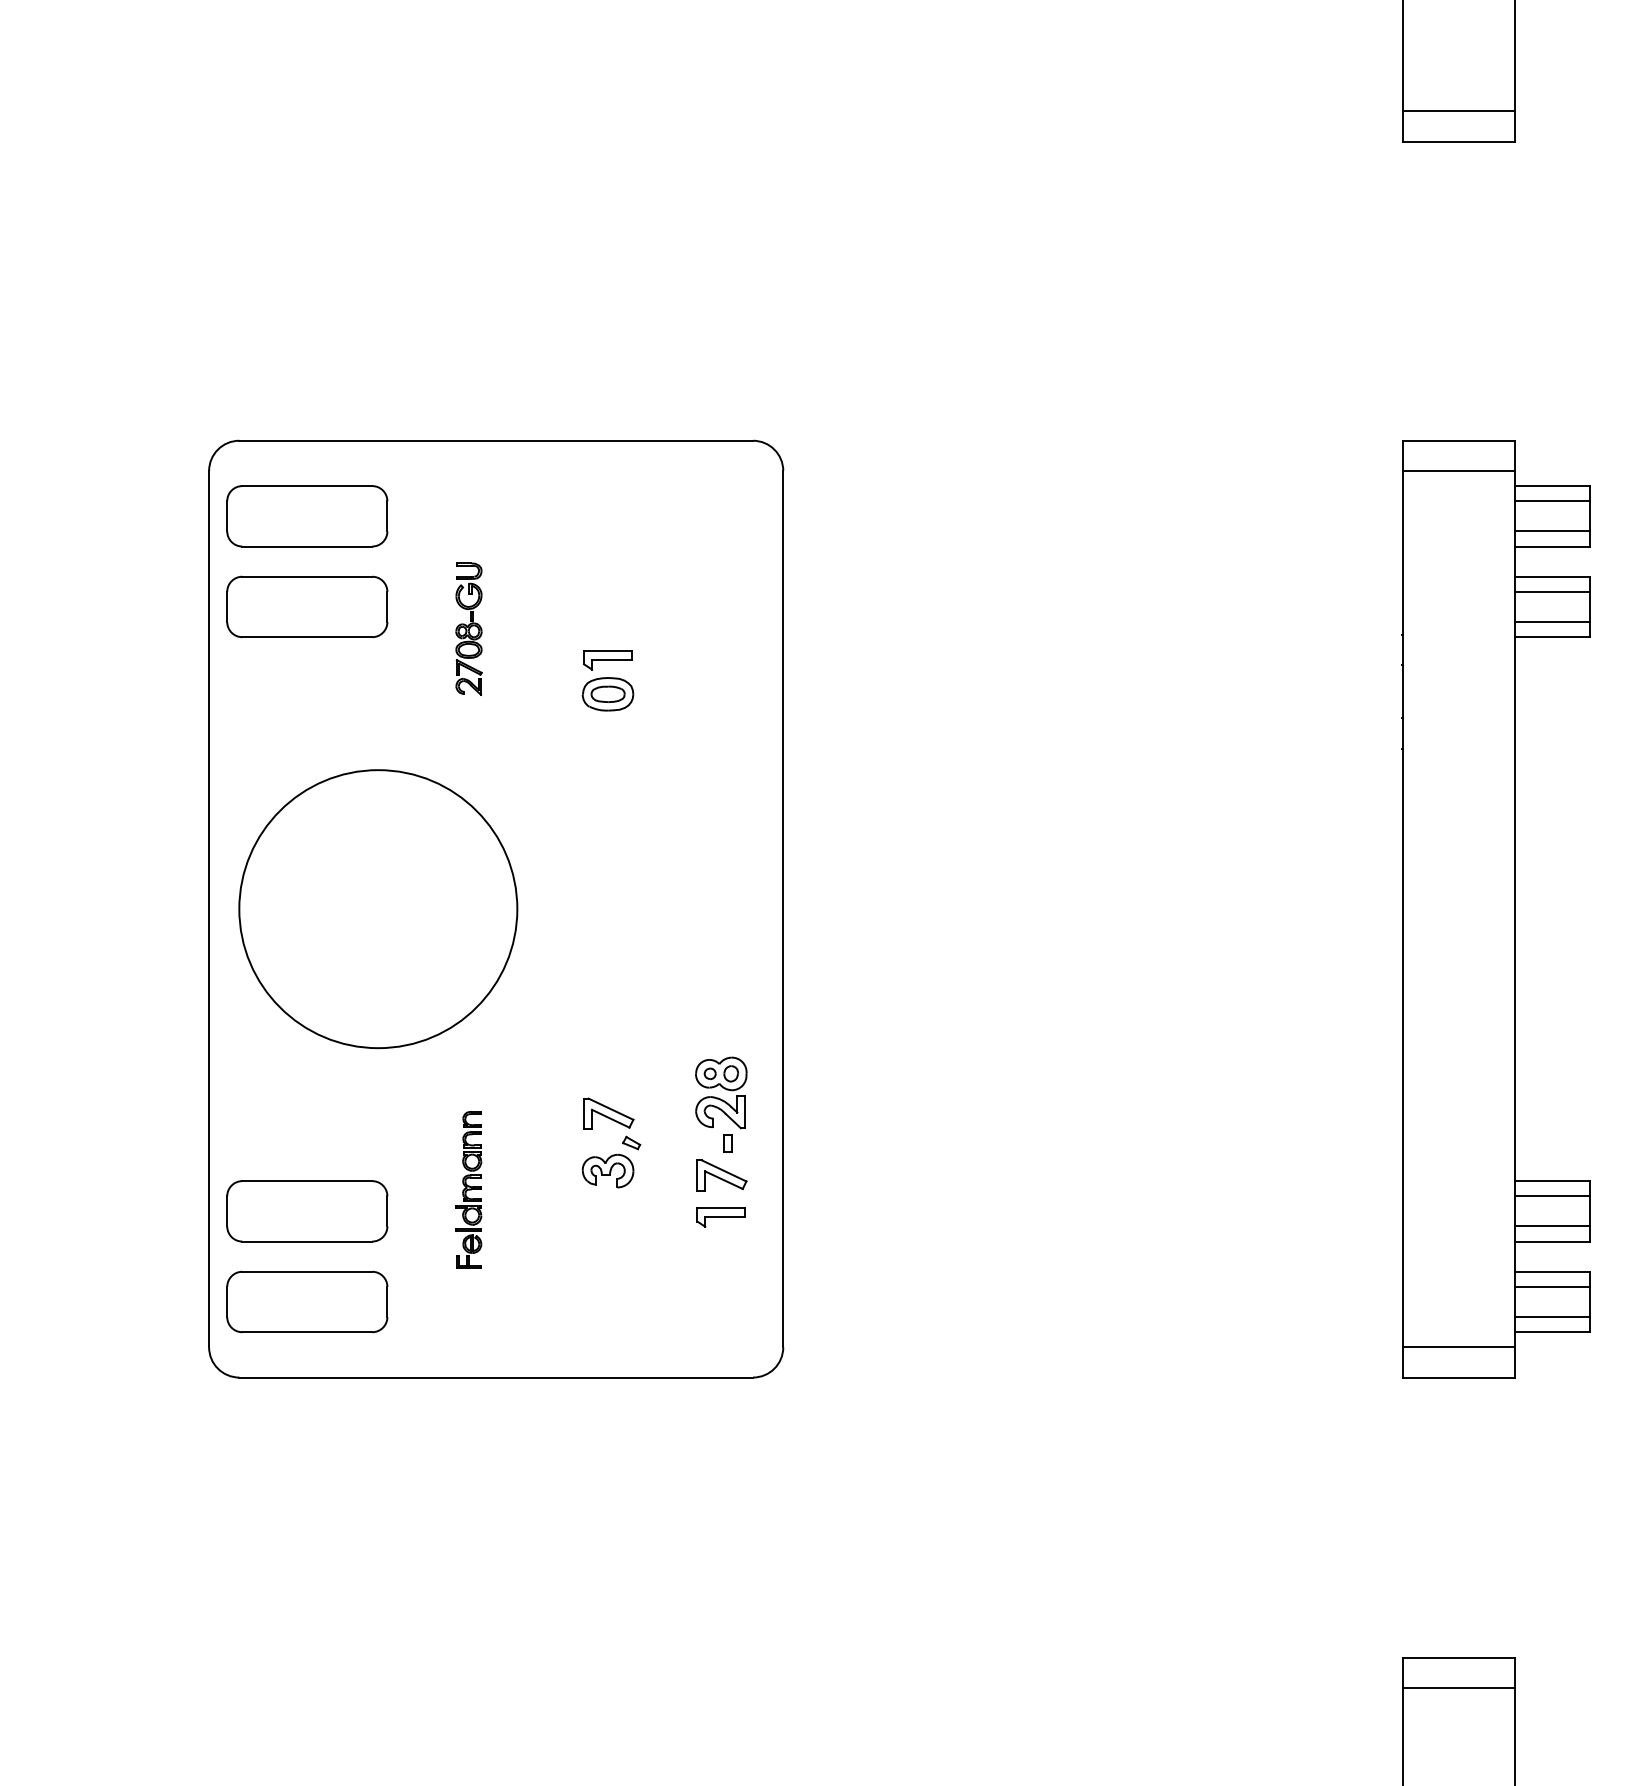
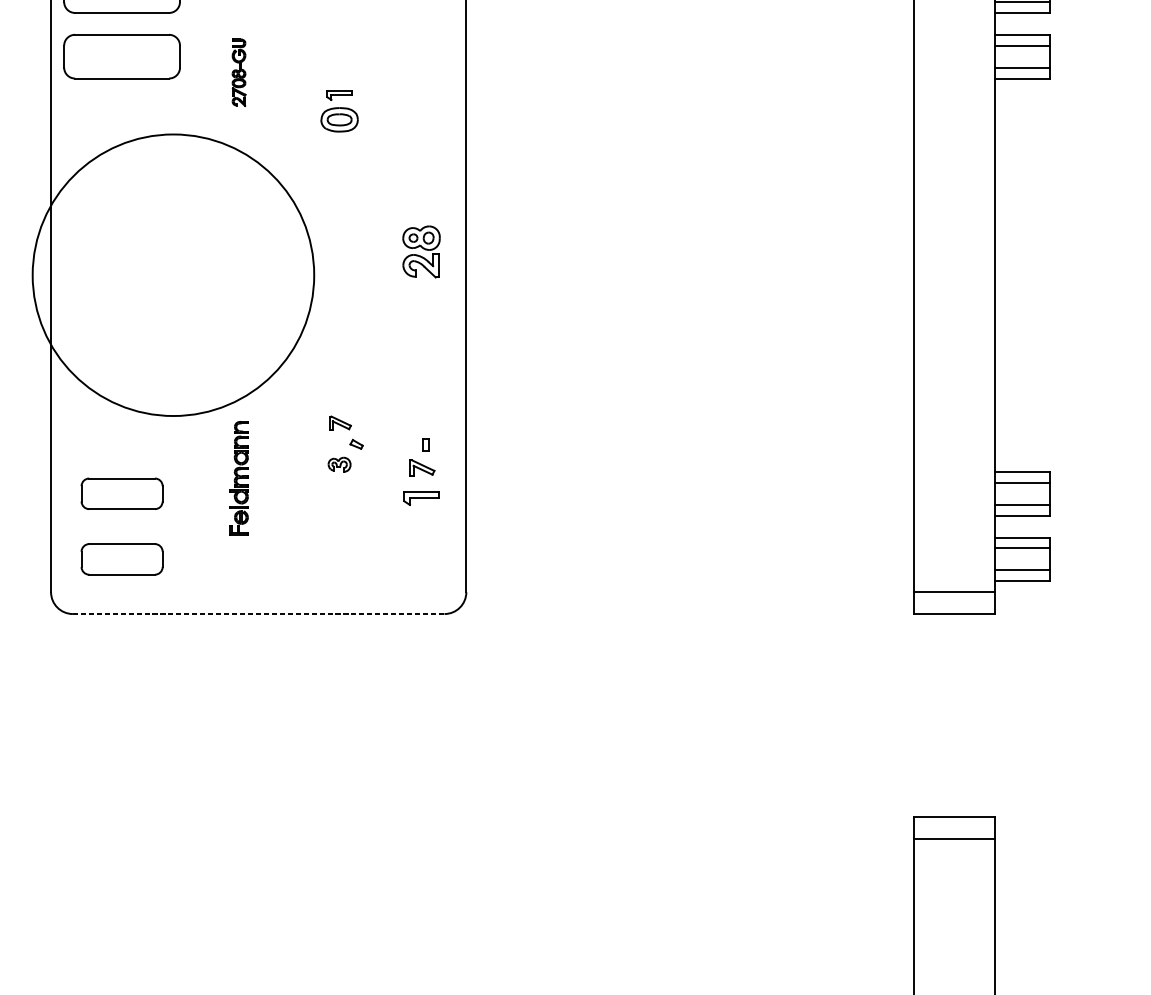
part: (468, 628) -> (238, 72), size x0.7
part: (607, 660) -> (339, 95), size x0.7
circle: (378, 909) -> (173, 275), size x1.4
part: (721, 1092) -> (421, 251), moved
part: (608, 1113) -> (339, 423), size x0.6
part: (607, 1171) -> (339, 465), size x0.6
part: (721, 1175) -> (421, 467), size x0.7
part: (307, 1211) -> (122, 493), size x0.7
part: (307, 1301) -> (122, 559), size x0.7
line: (496, 1377) -> (258, 614), solid -> dashed

